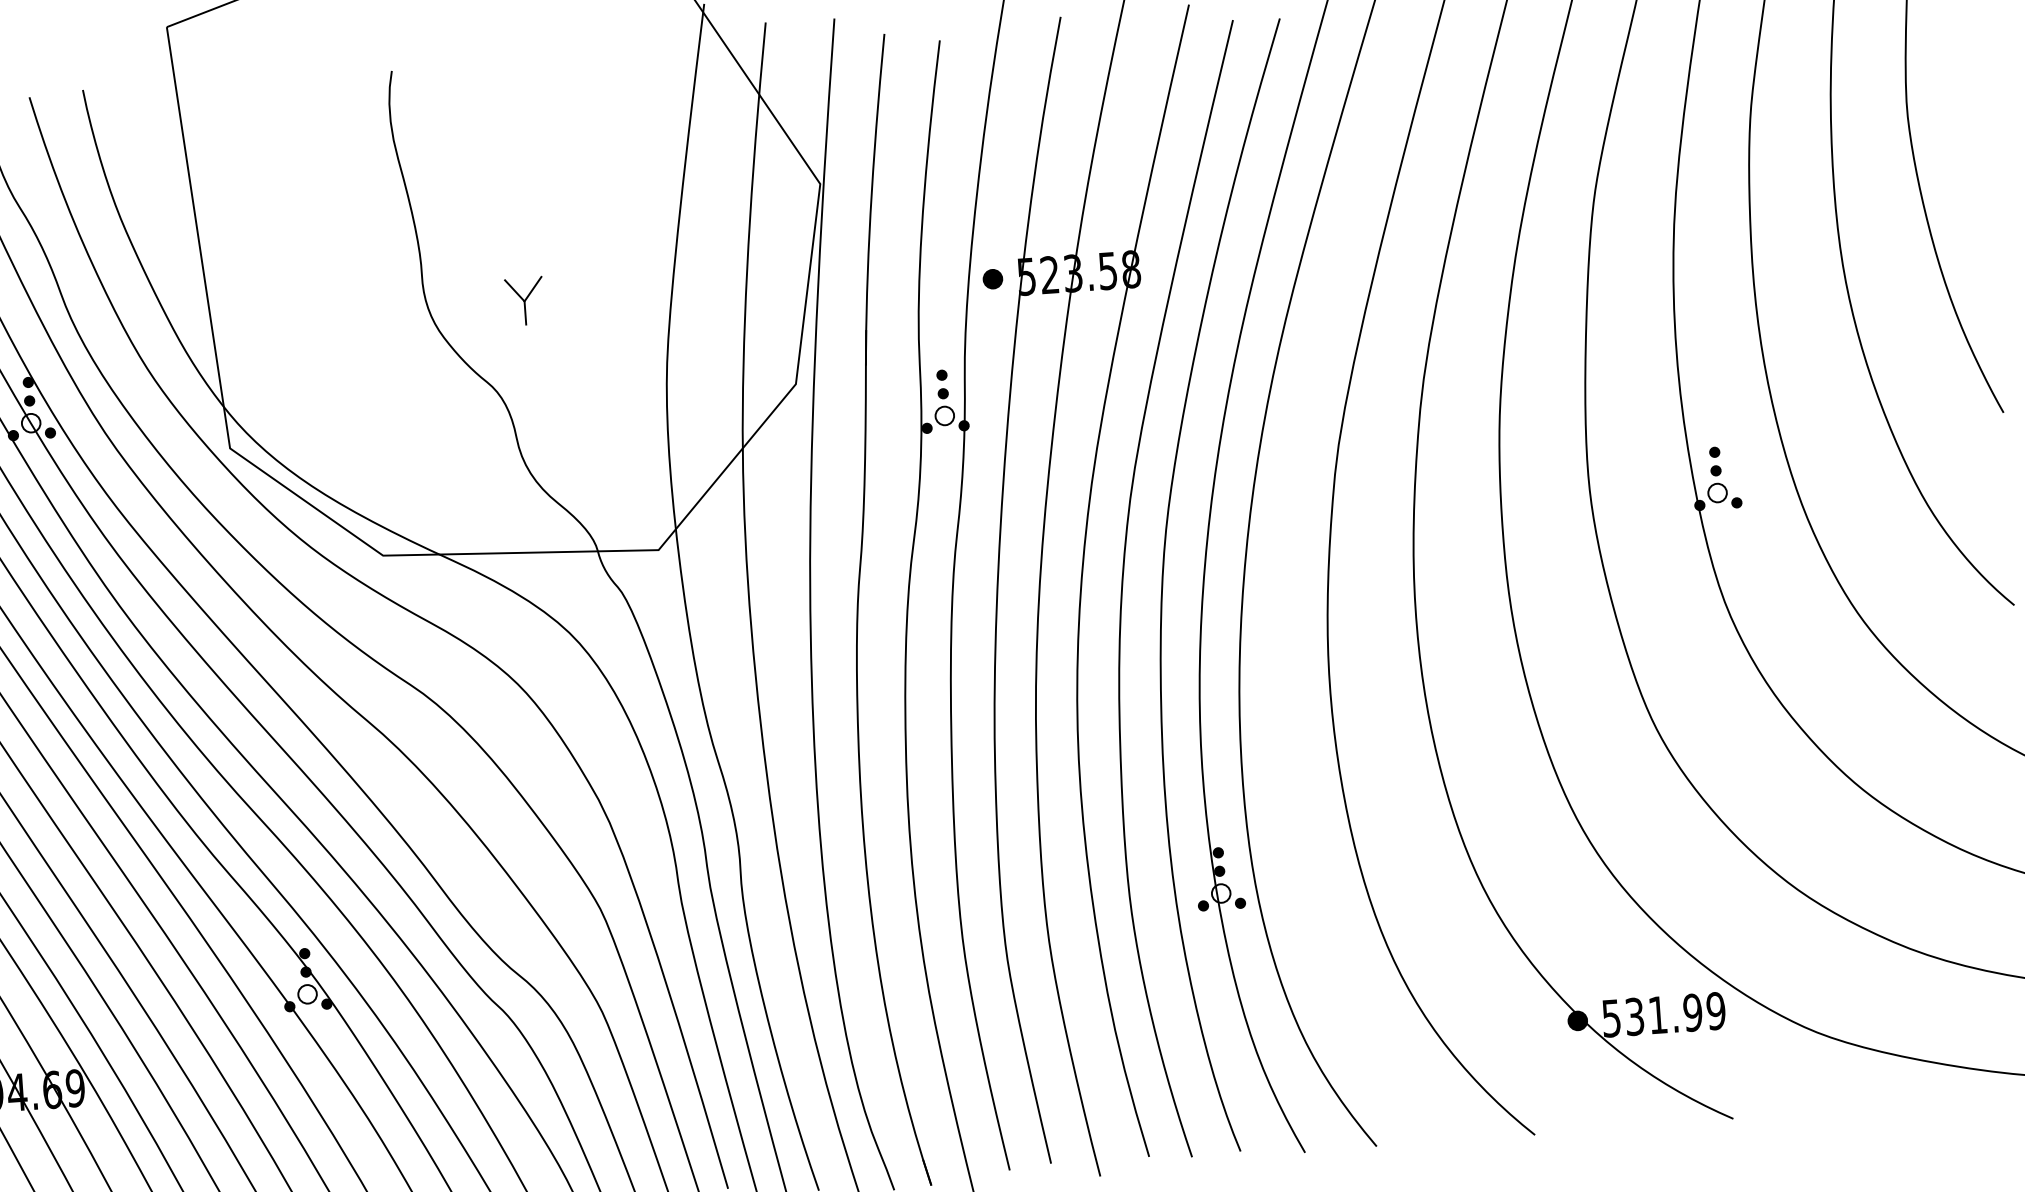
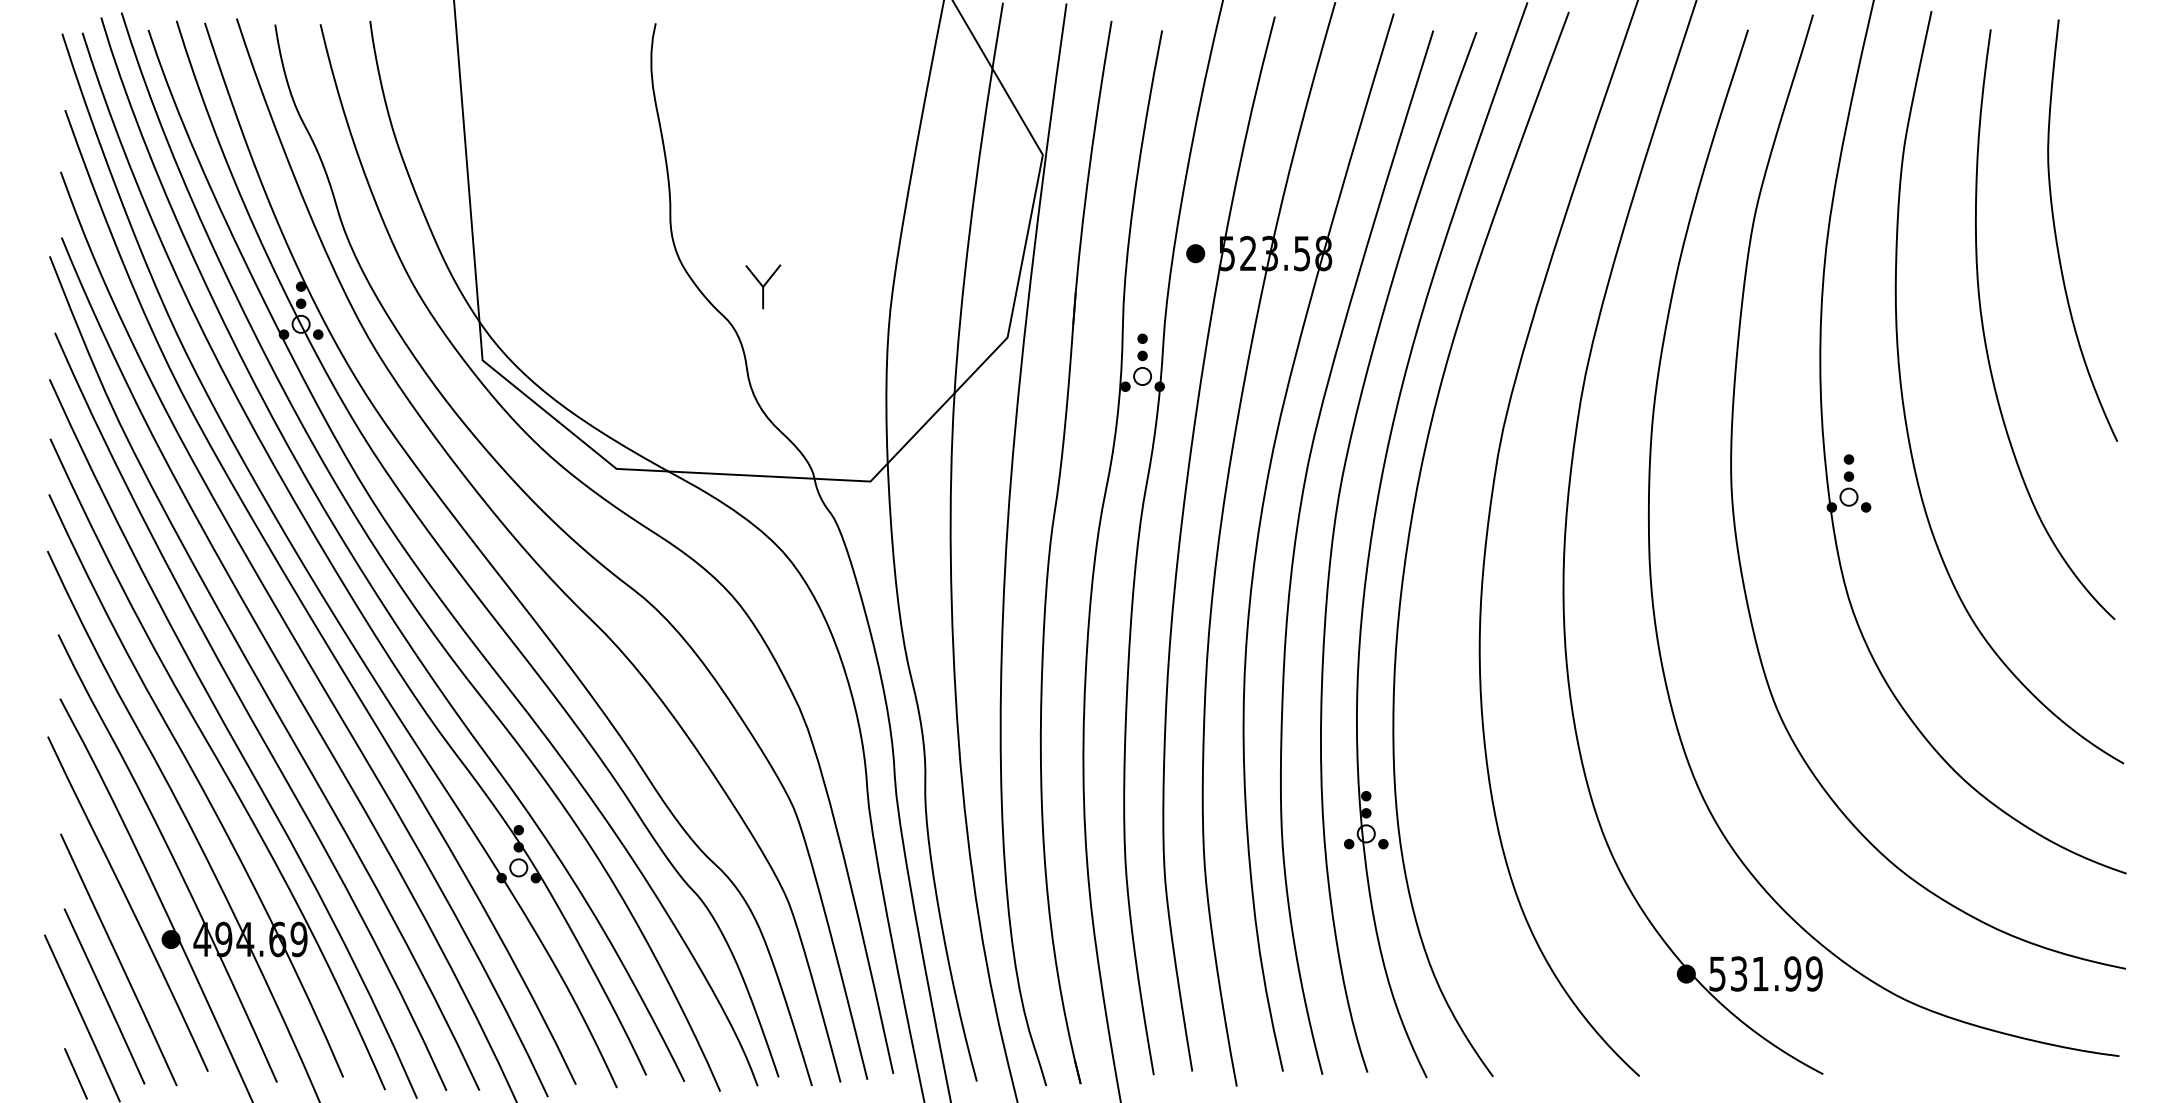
part: (524, 300) -> (763, 286), moved

